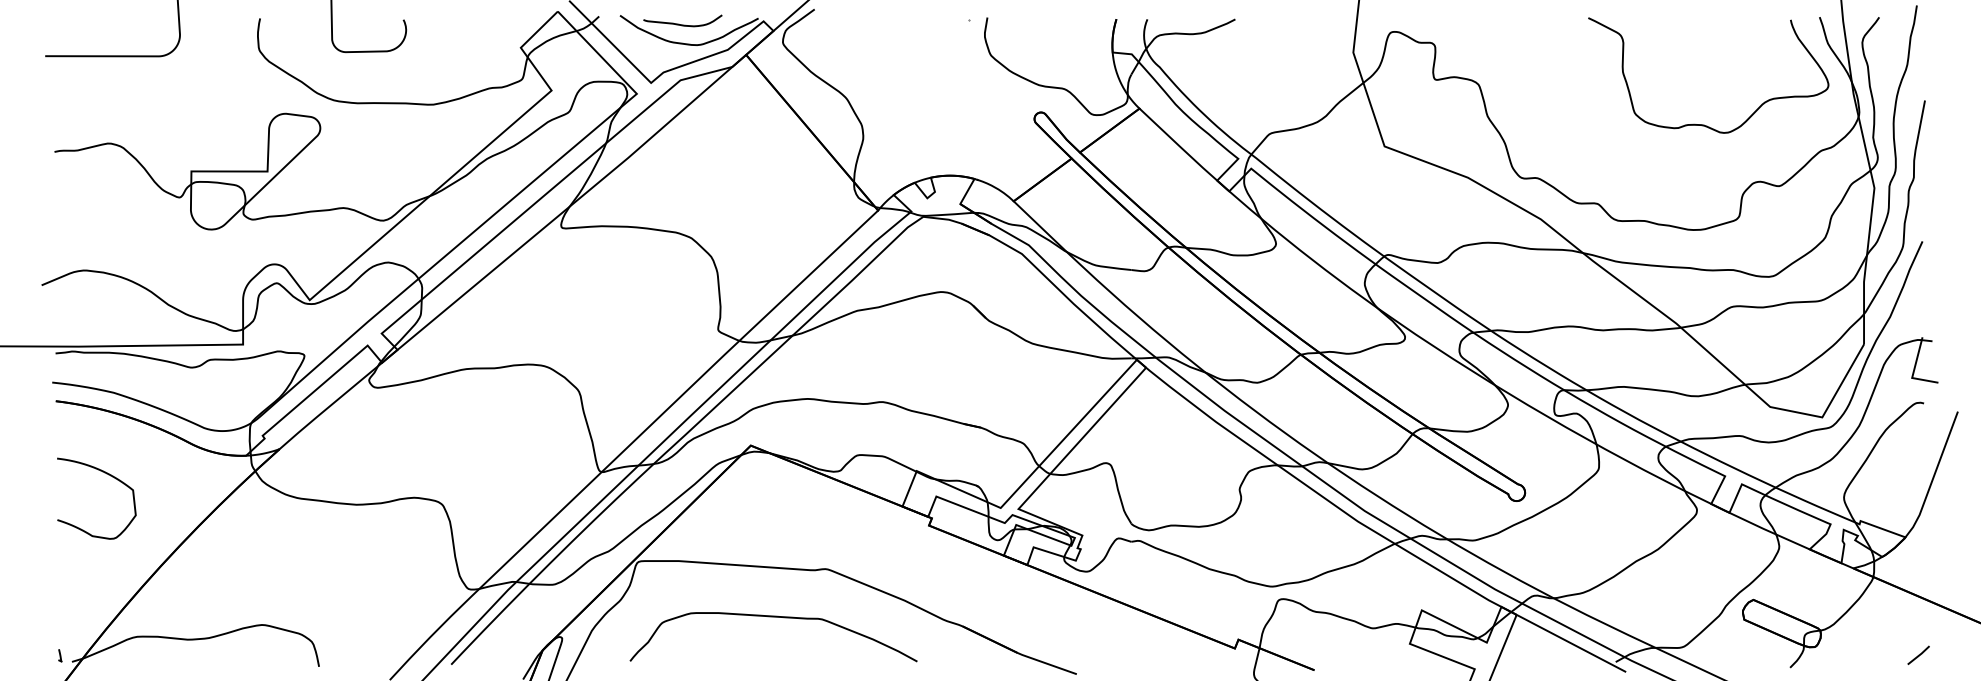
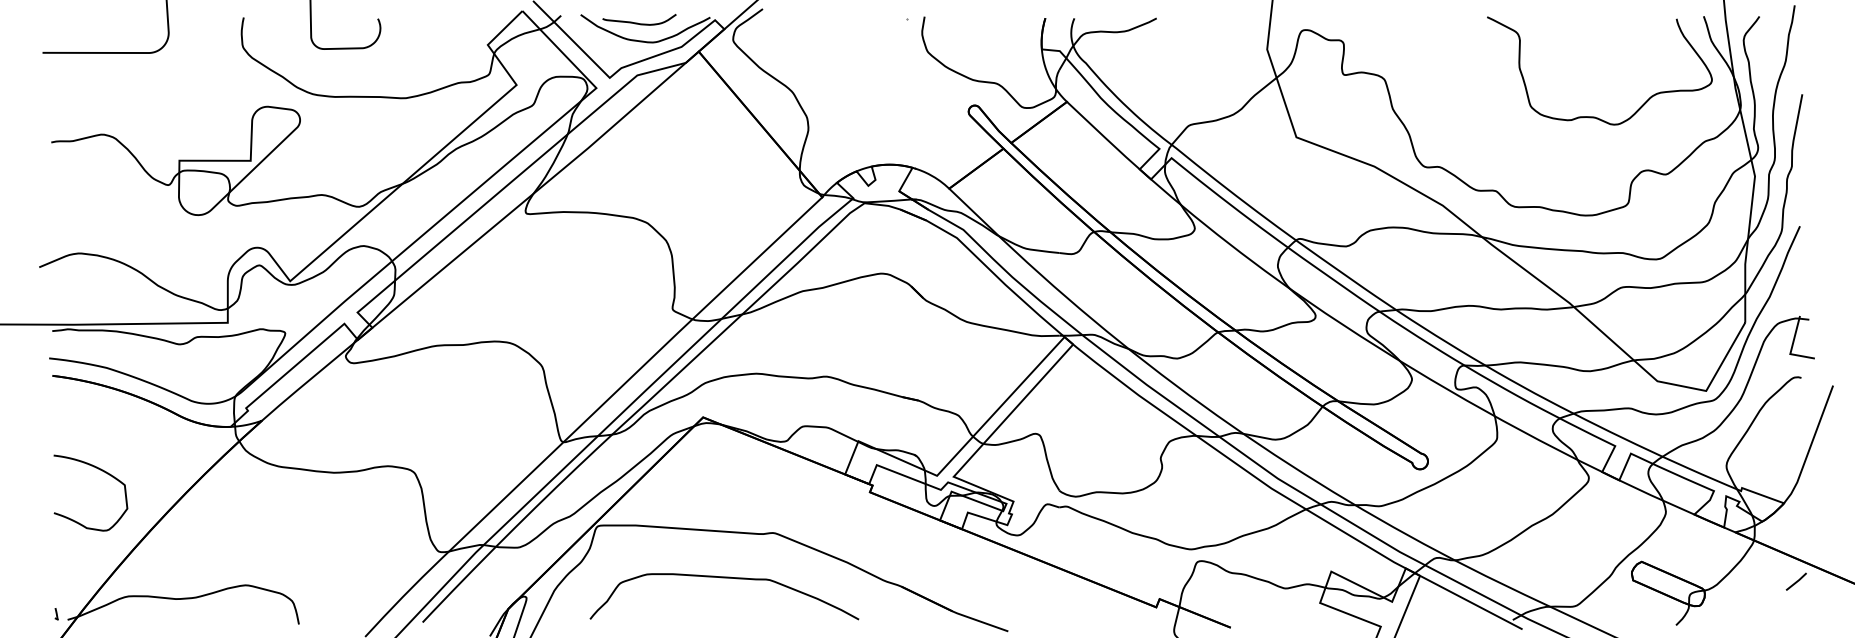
curve: (107, 474) -> (100, 470), moved
line: (1917, 655) -> (1795, 581), moved

